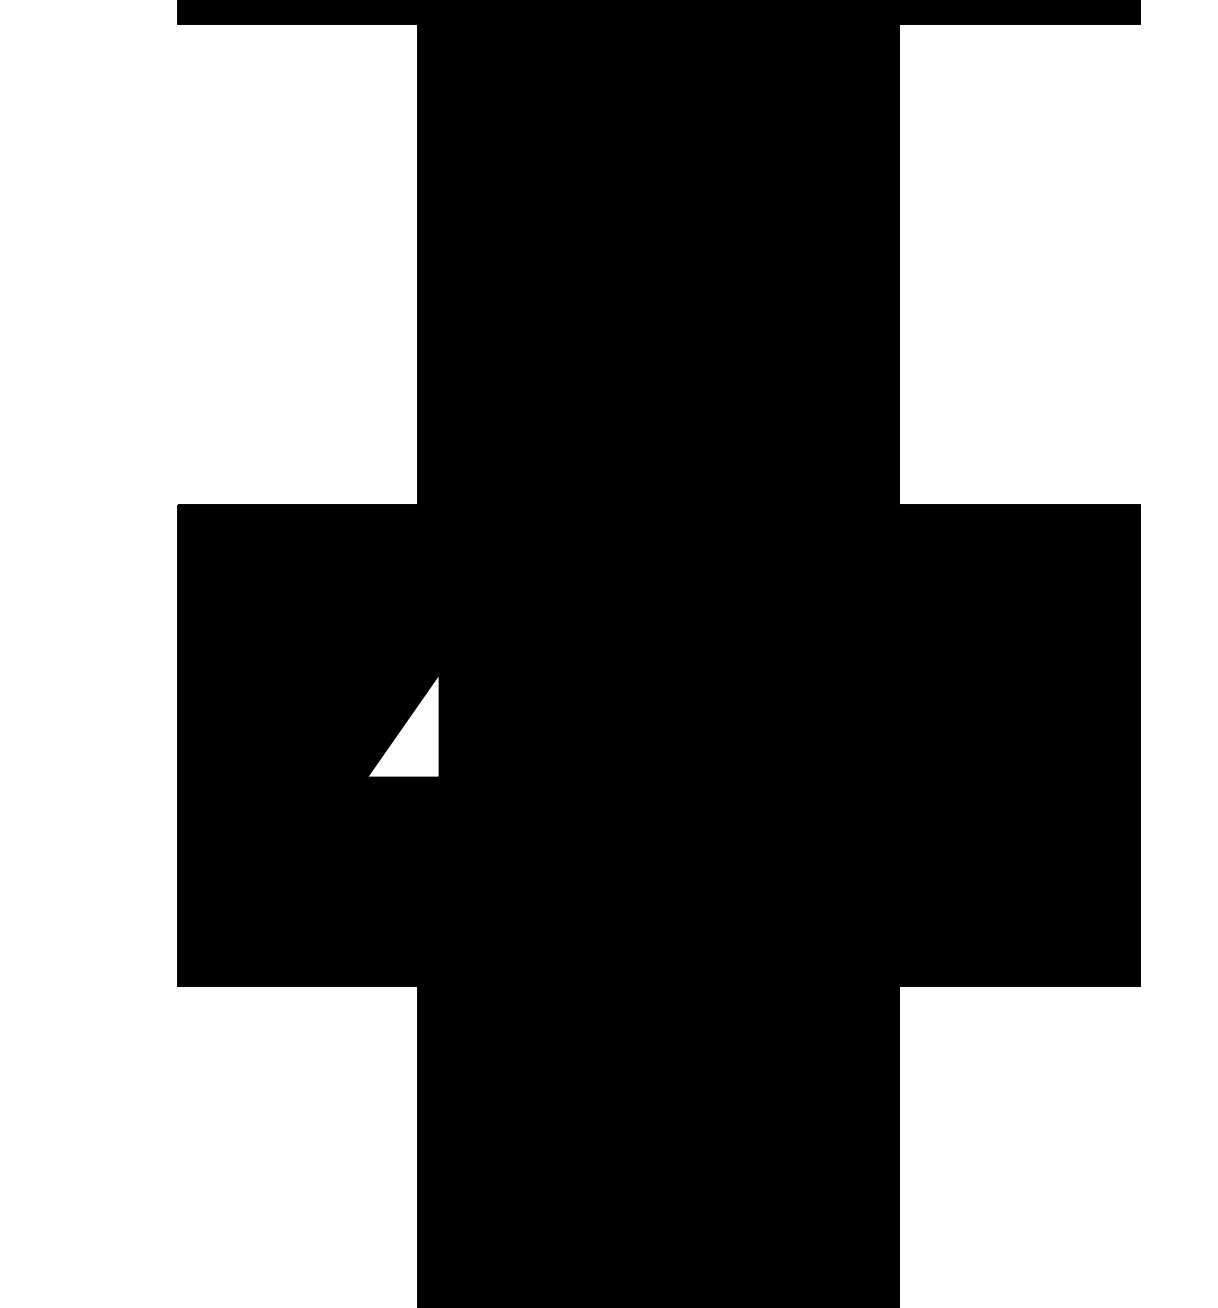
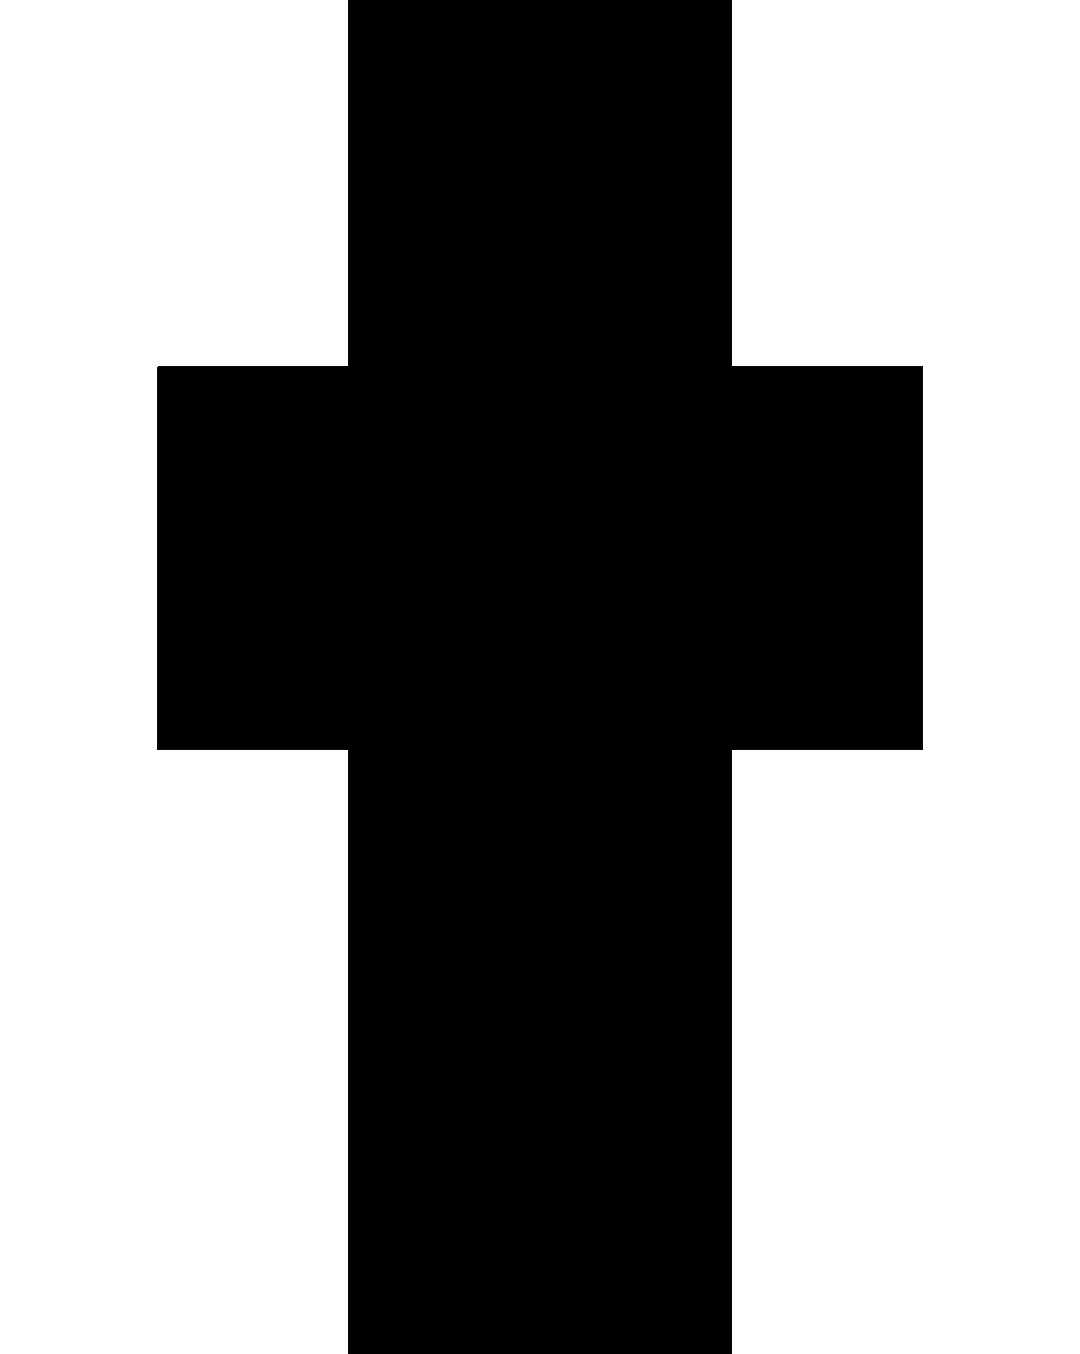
fill: (402, 725) -> (336, 542), added

